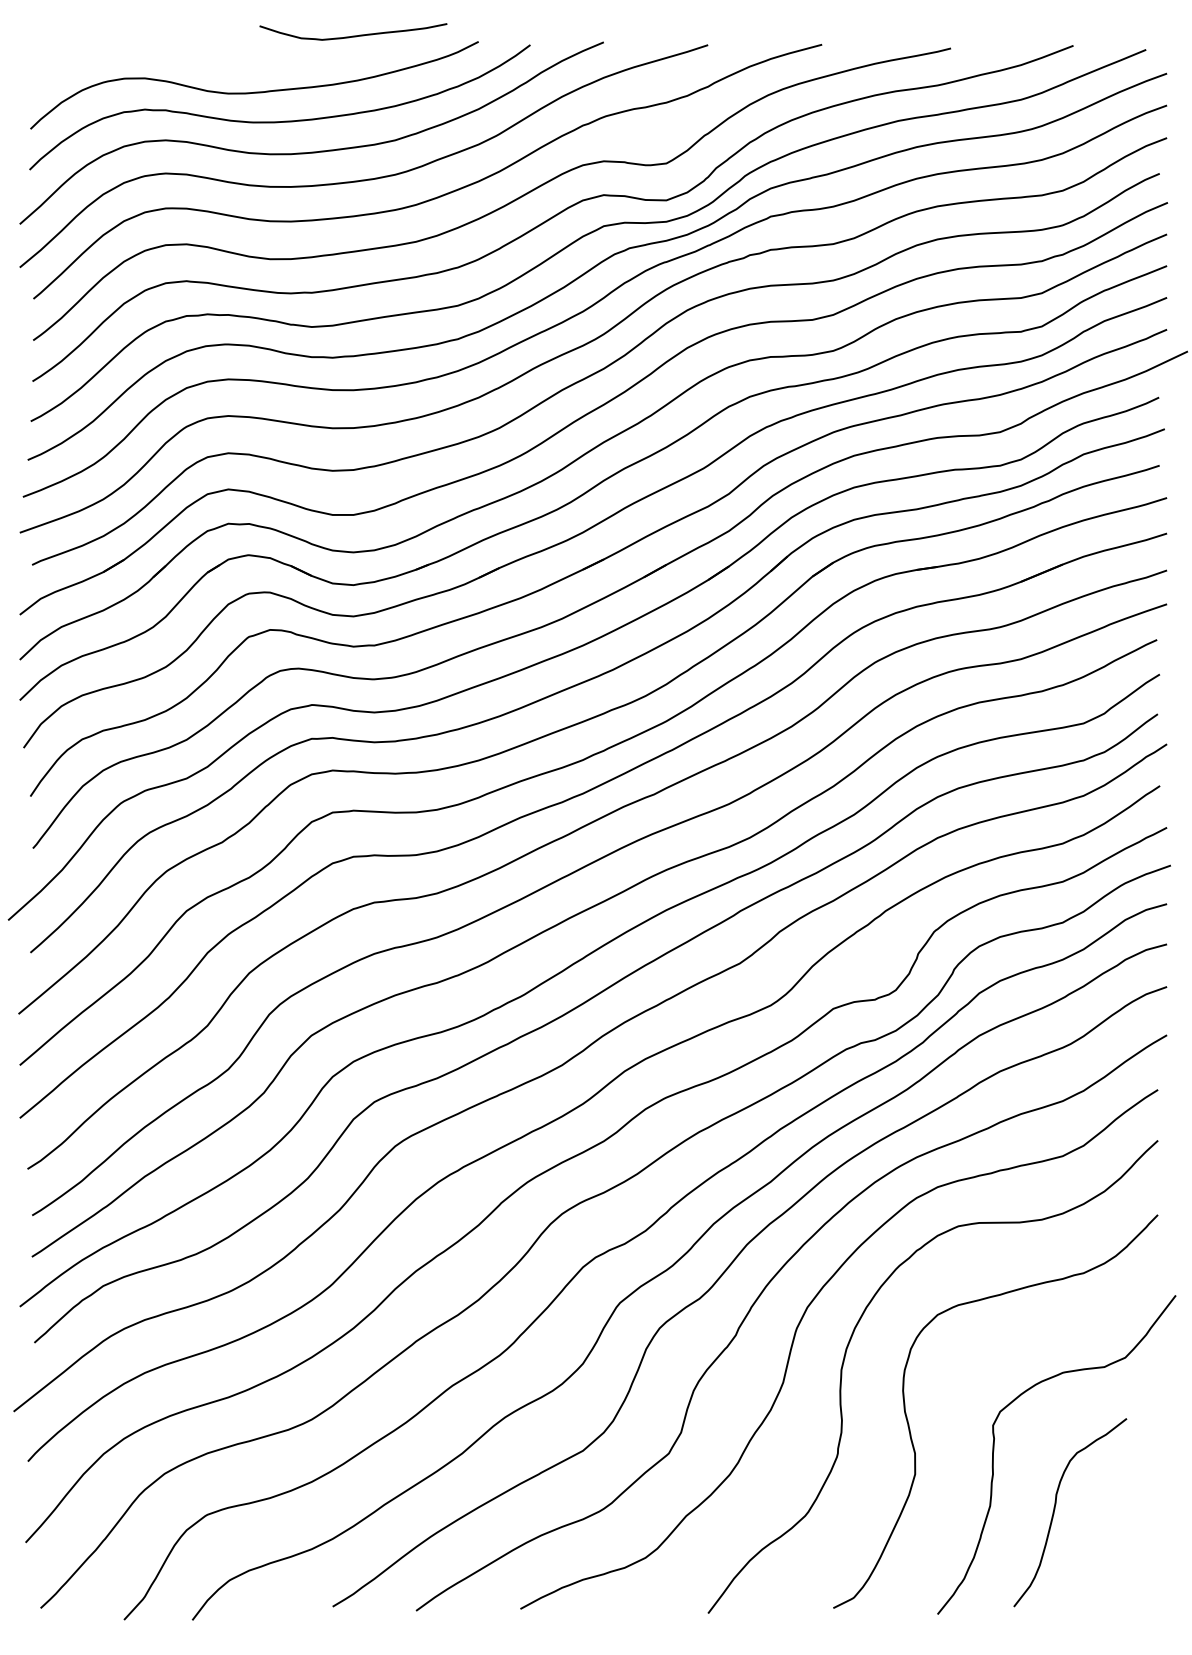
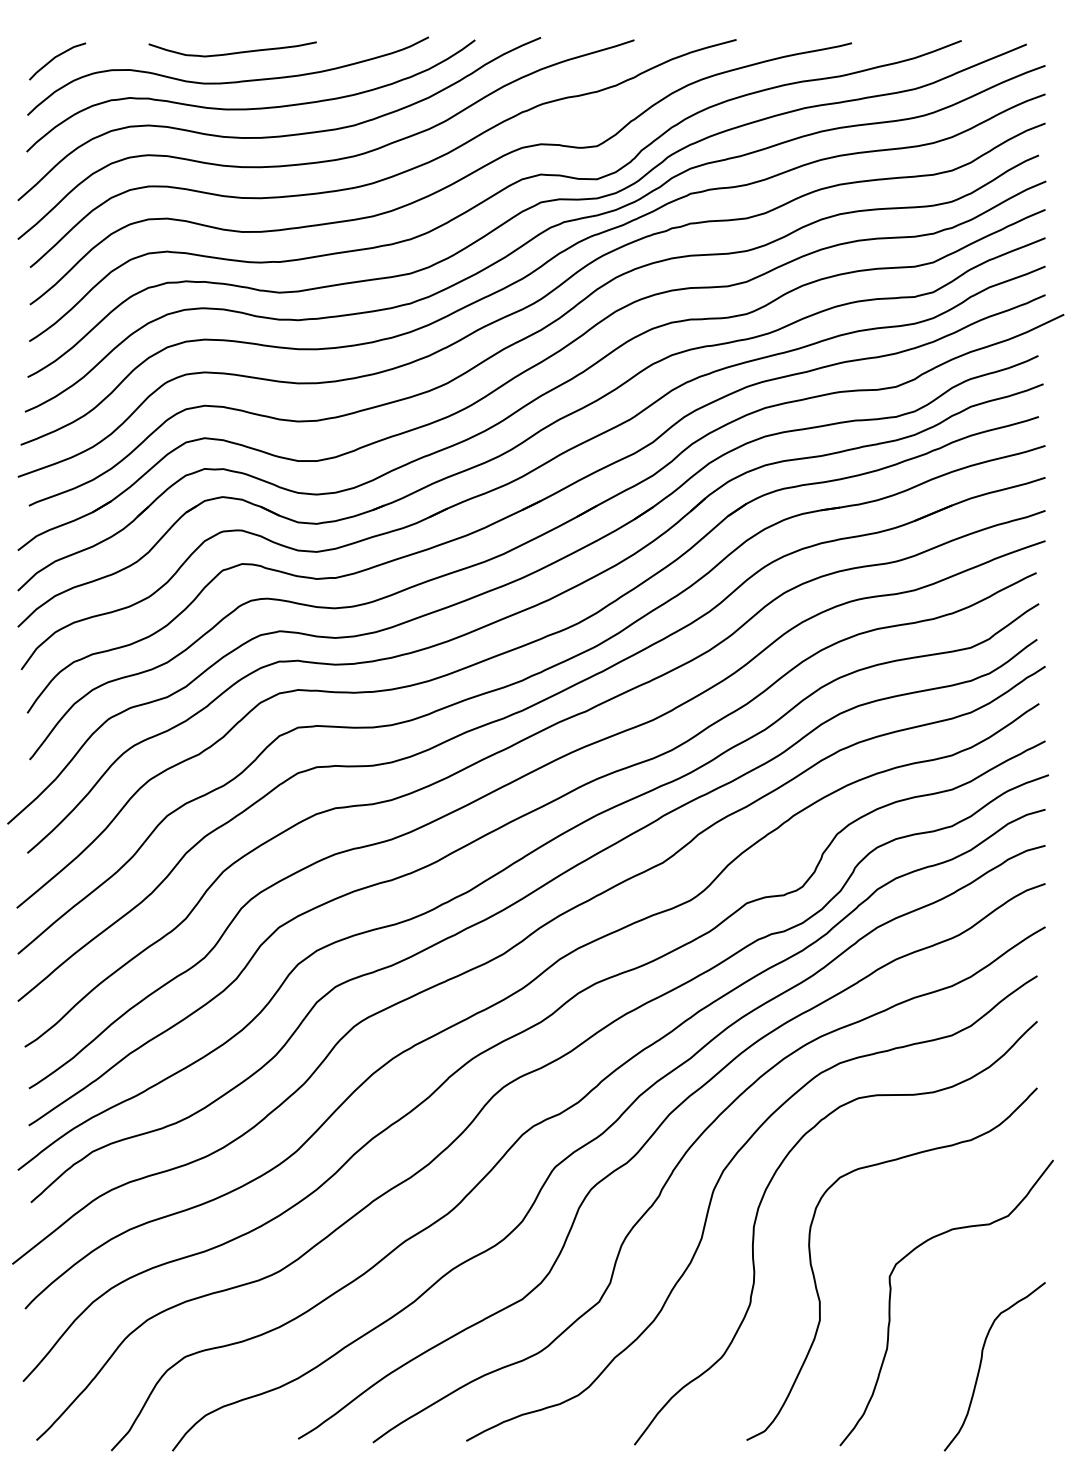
curve: (353, 35) -> (232, 52), moved
line: (61, 65) -> (55, 58), added
curve: (1055, 1511) -> (981, 1365), moved

